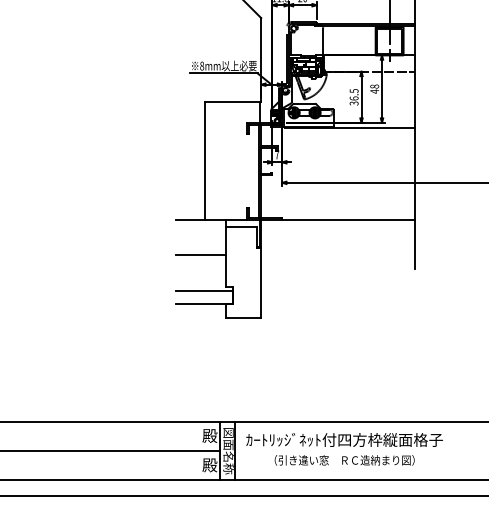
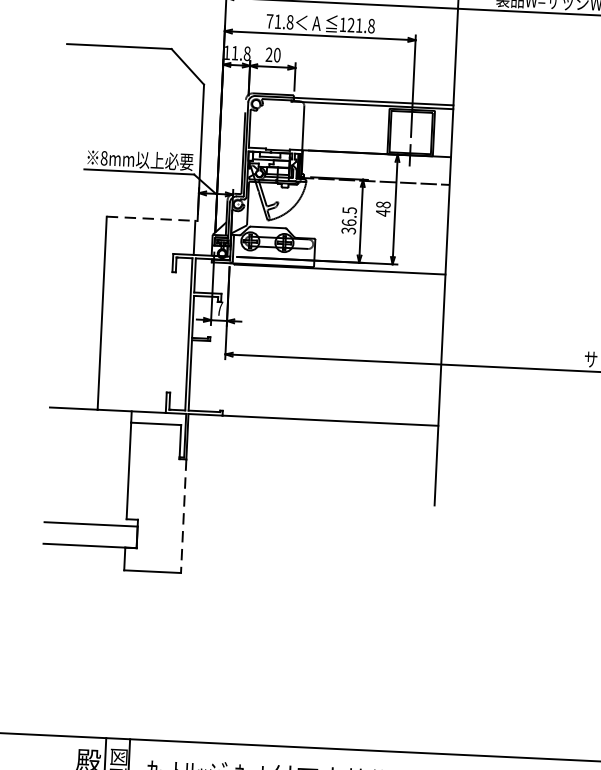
line: (233, 101) -> (152, 218), solid -> dashed
line: (201, 255) -> (88, 466), removed
line: (261, 283) -> (184, 516), solid -> dashed

